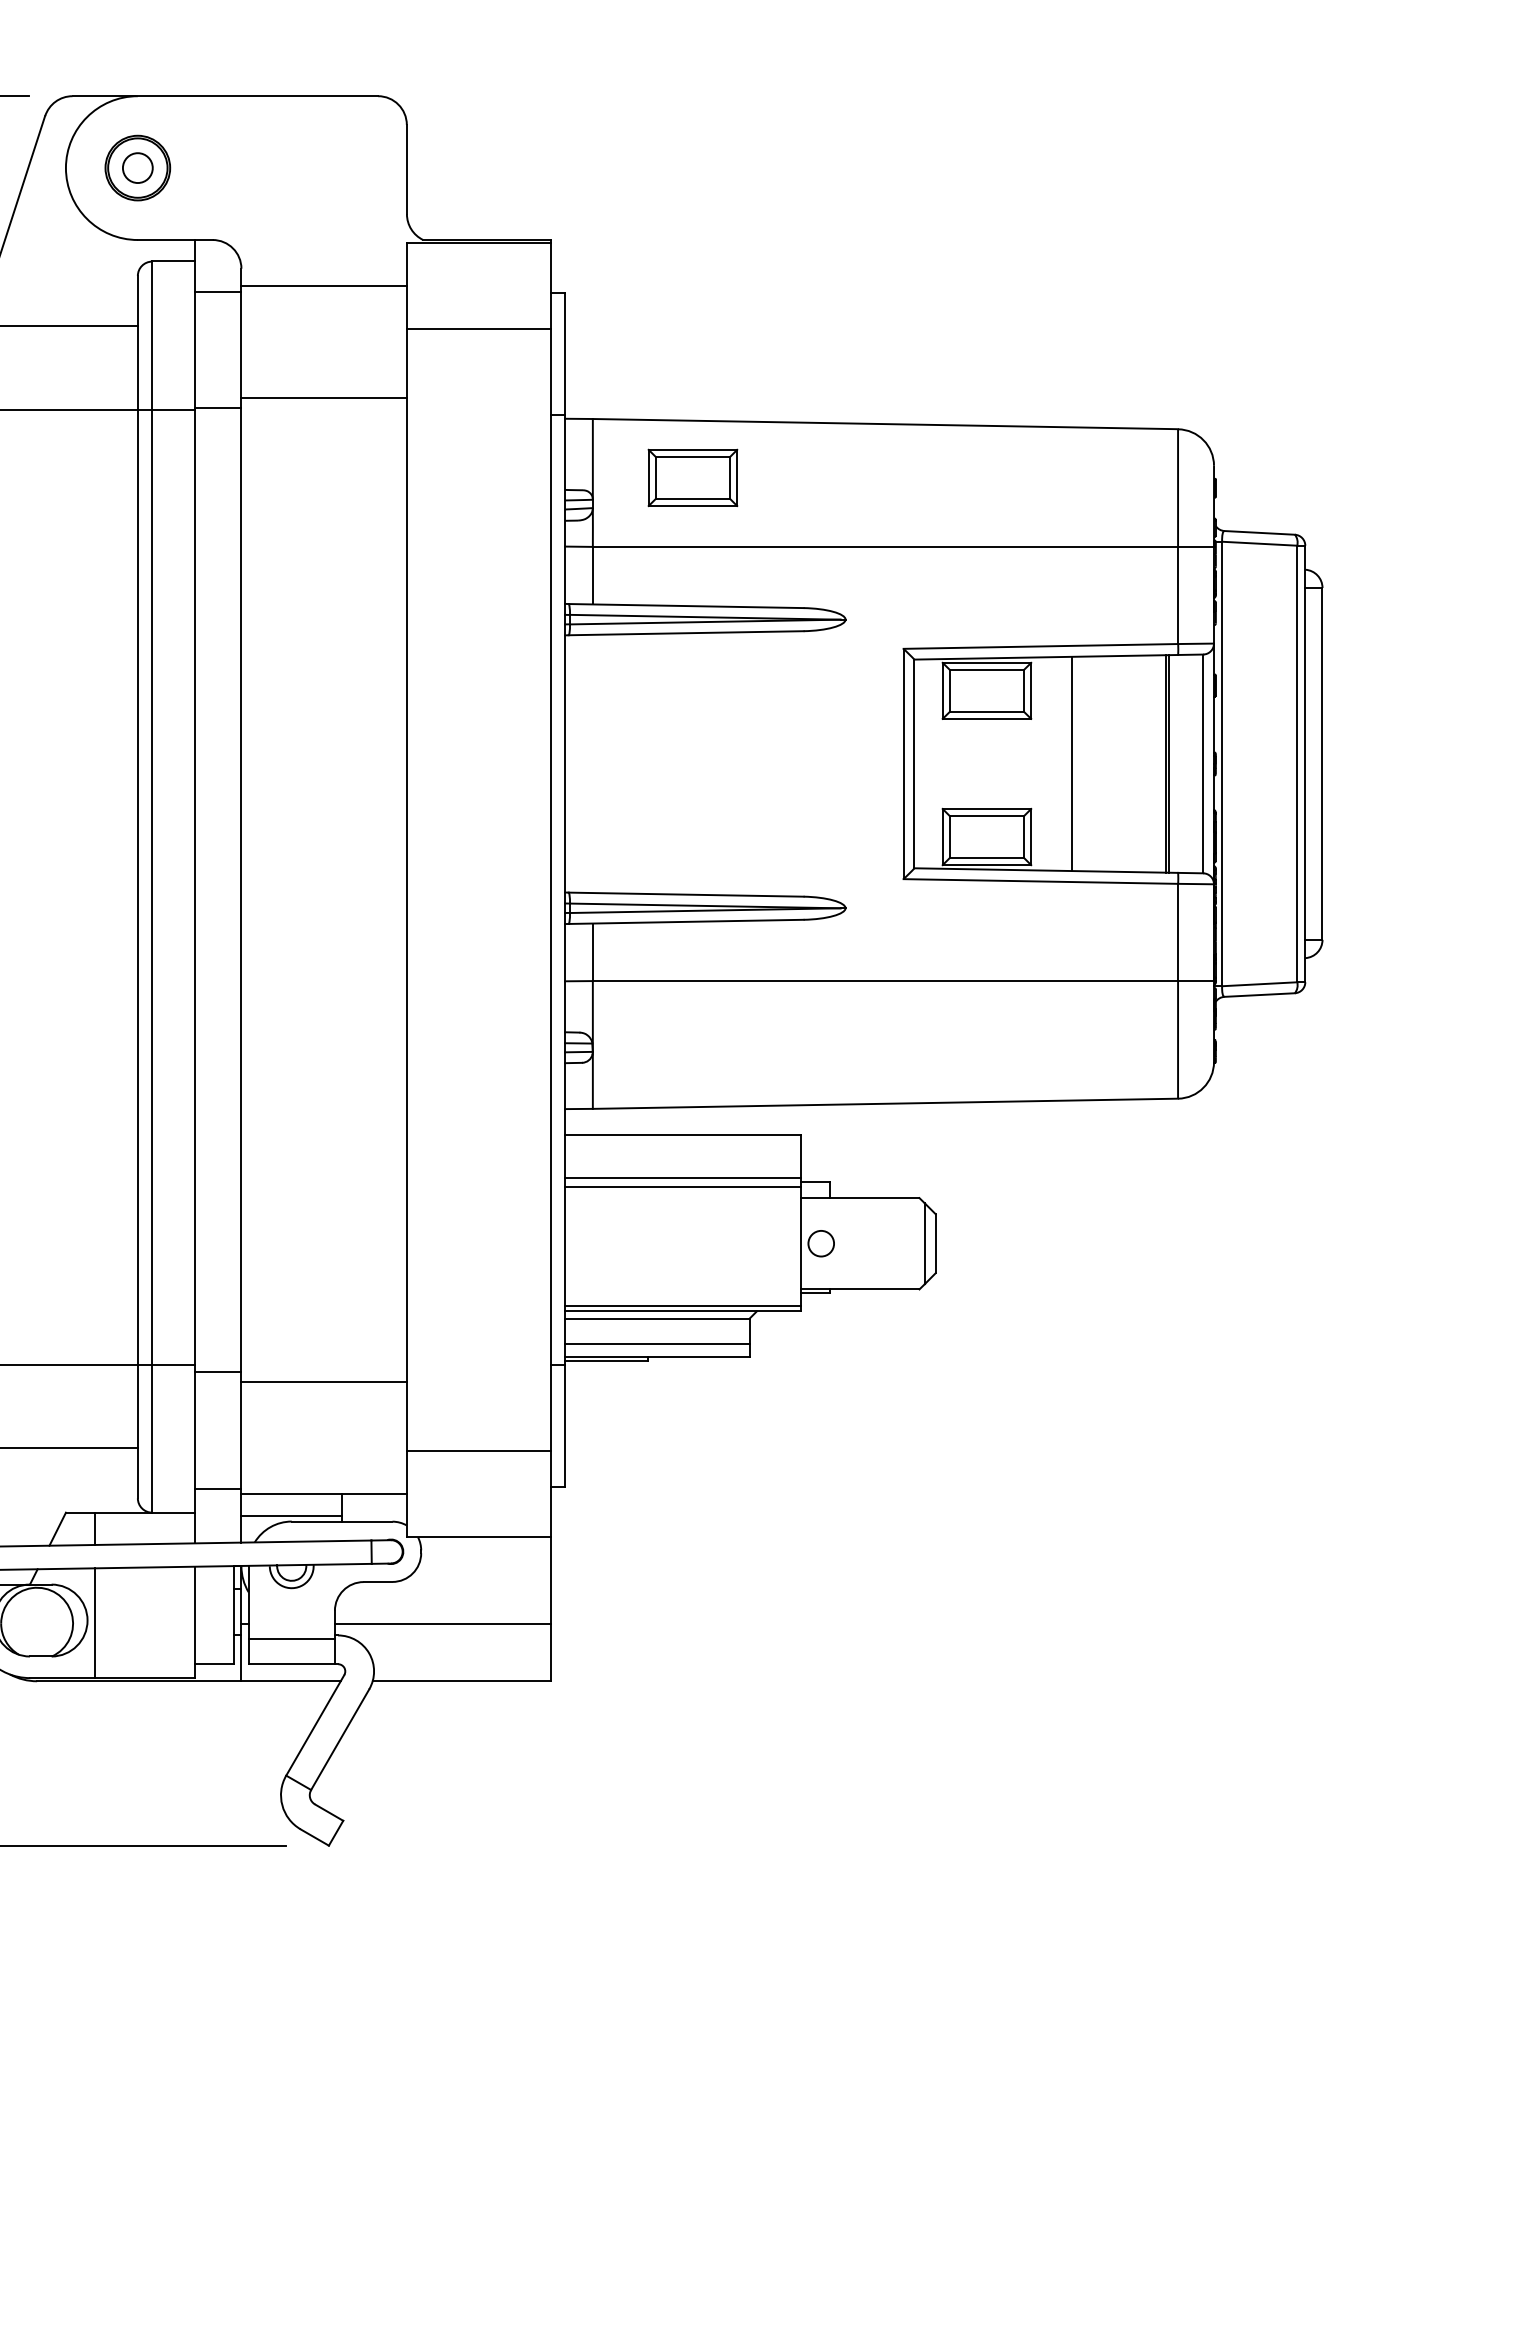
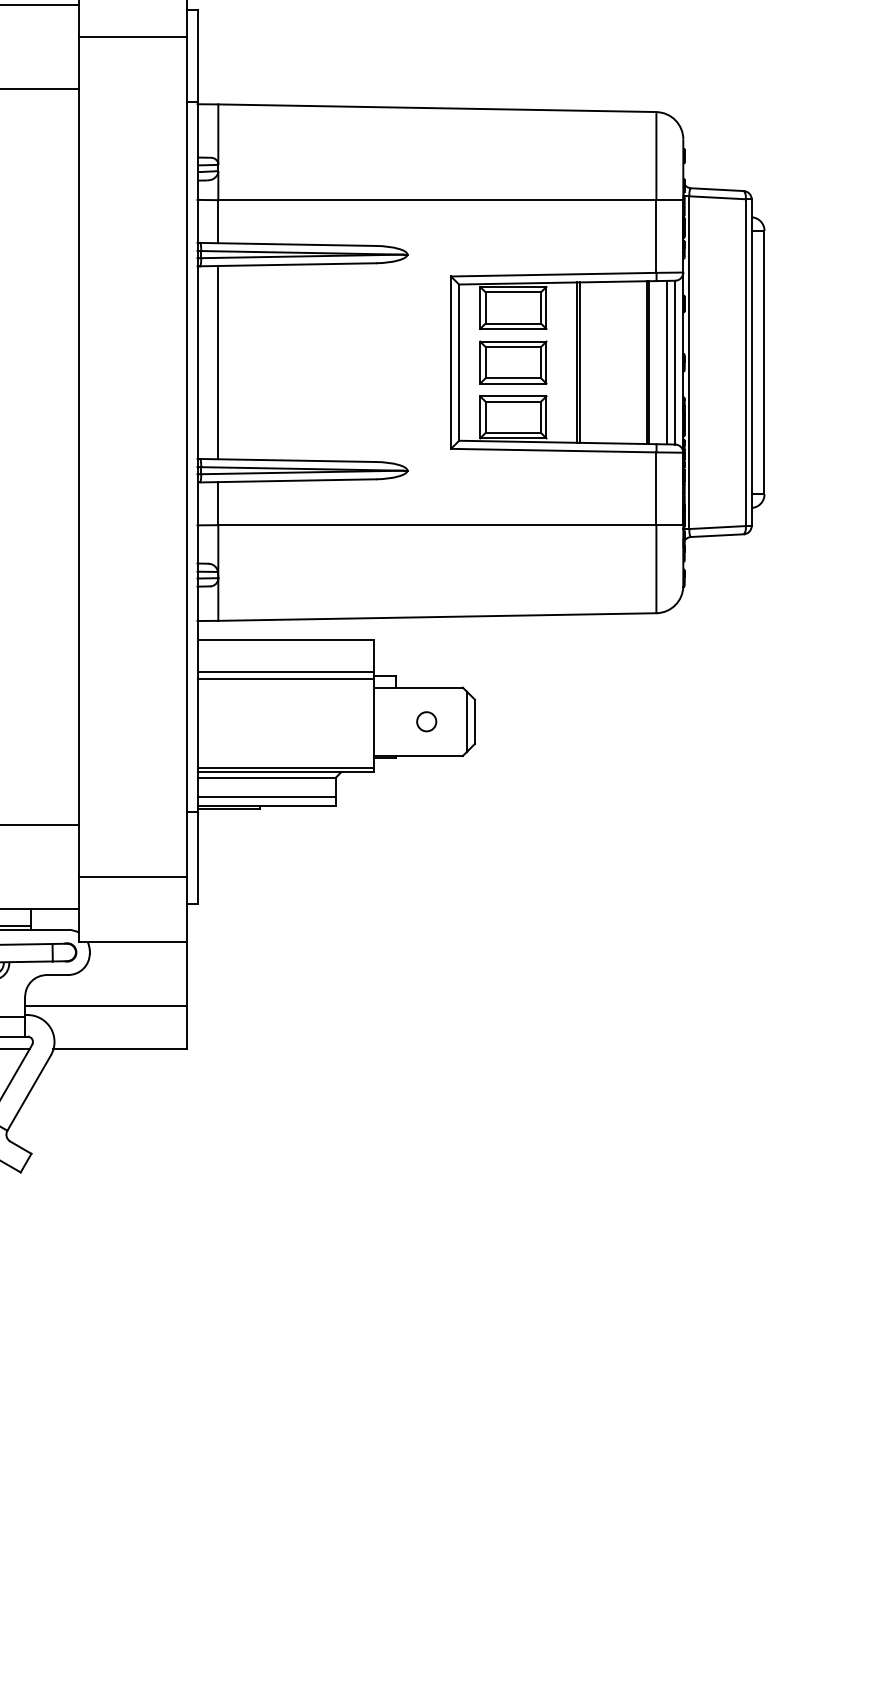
part: (692, 477) -> (512, 362), moved
line: (592, 763) -> (218, 362), added
line: (1076, 763) -> (580, 362), added
line: (1192, 763) -> (667, 362), added
circle: (820, 1243) -> (426, 721), moved

